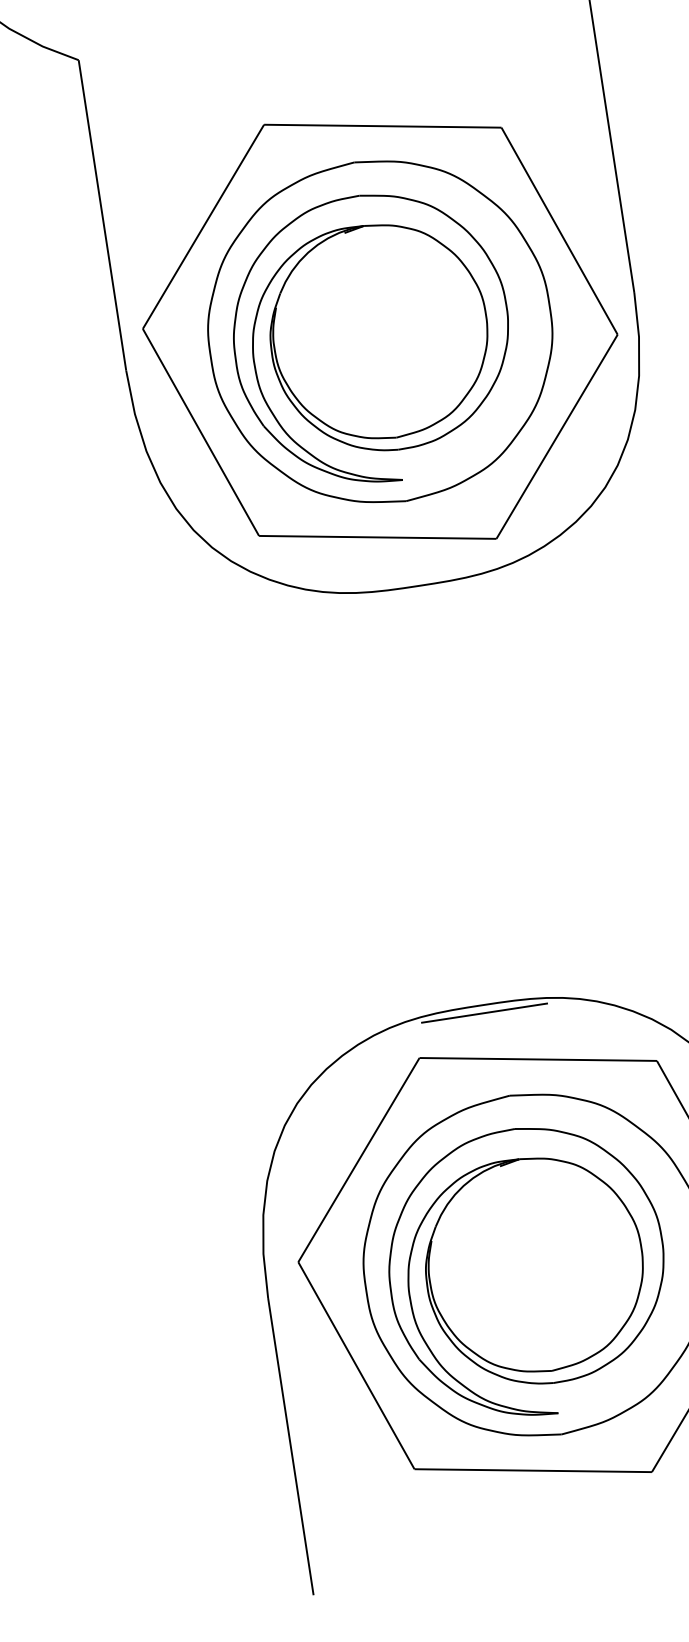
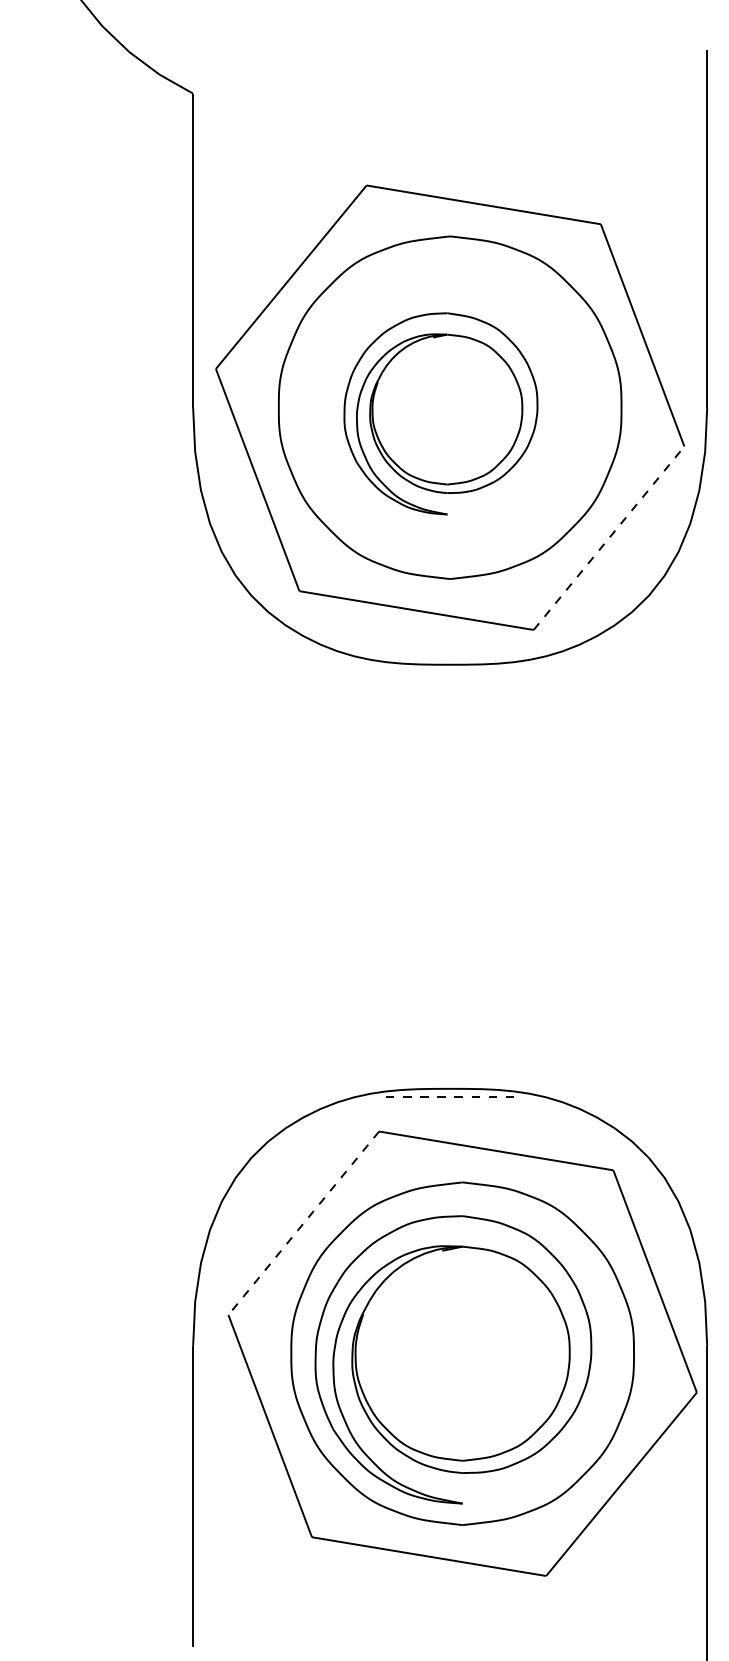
part: (371, 338) -> (440, 413), size x0.7
line: (557, 436) -> (609, 538), solid -> dashed
line: (483, 1012) -> (449, 1096), solid -> dashed
line: (358, 1160) -> (303, 1223), solid -> dashed

